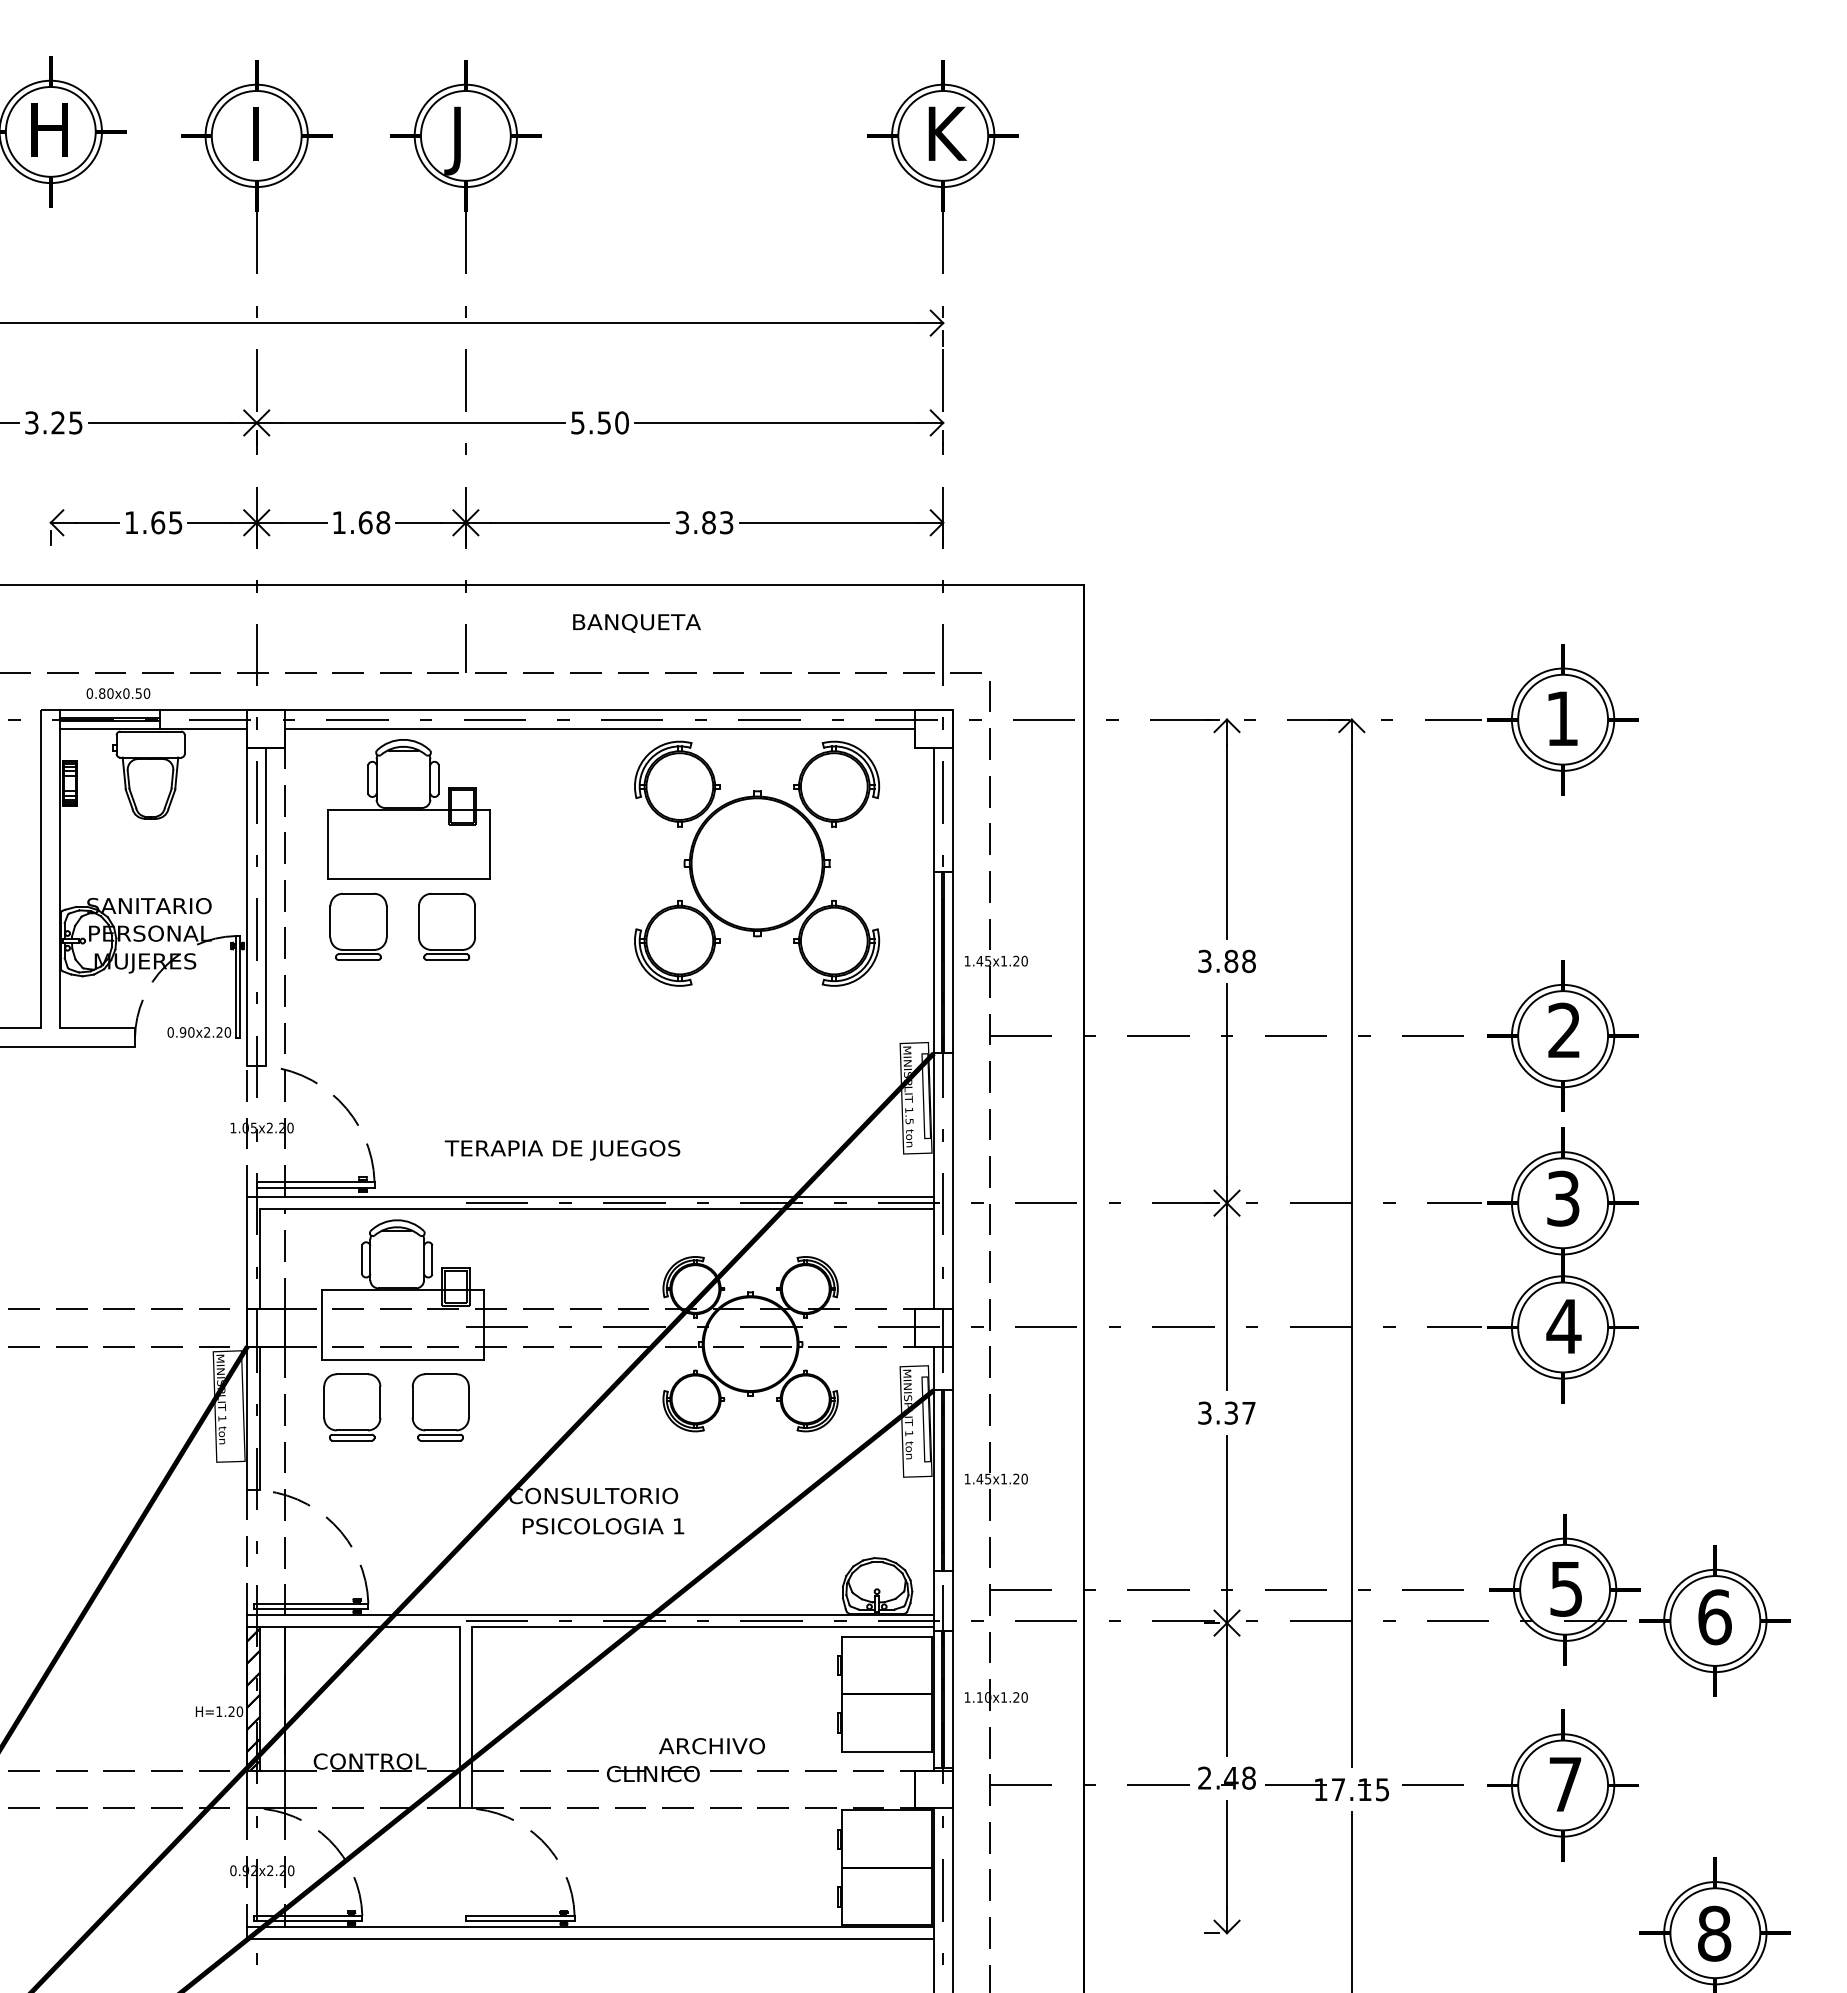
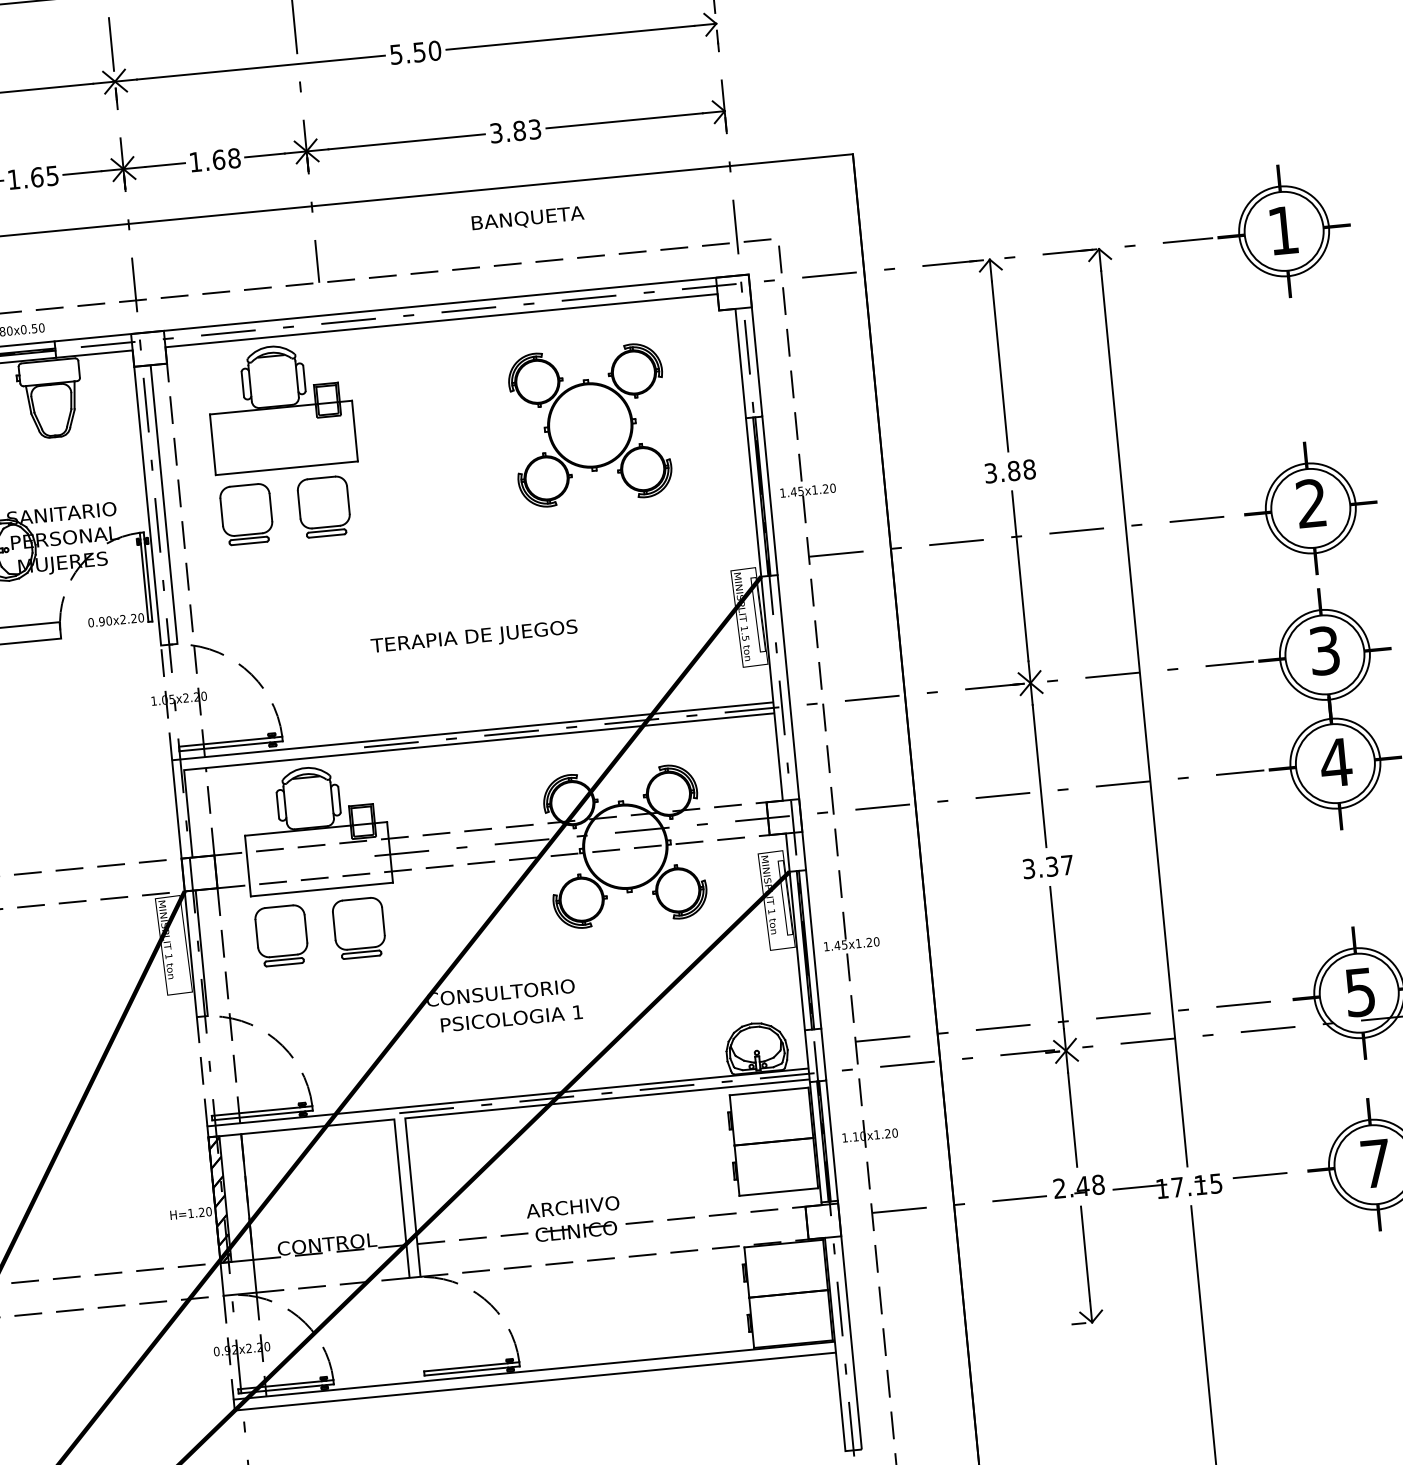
text: (636, 623) -> (527, 219), moved
part: (756, 863) -> (589, 425), size x0.71
text: (562, 1150) -> (474, 637), moved
text: (711, 1746) -> (572, 1207), moved

